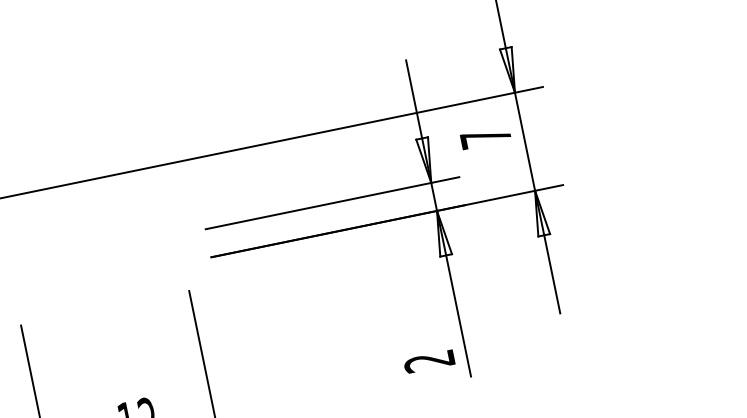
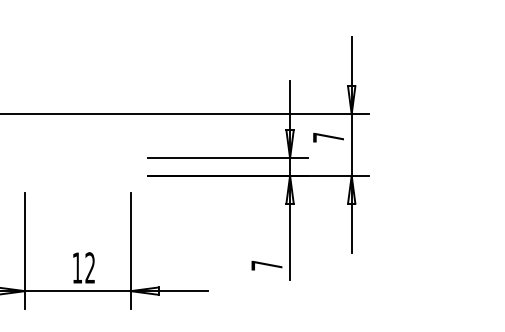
text: (428, 361) -> (266, 265), 2 -> 7

